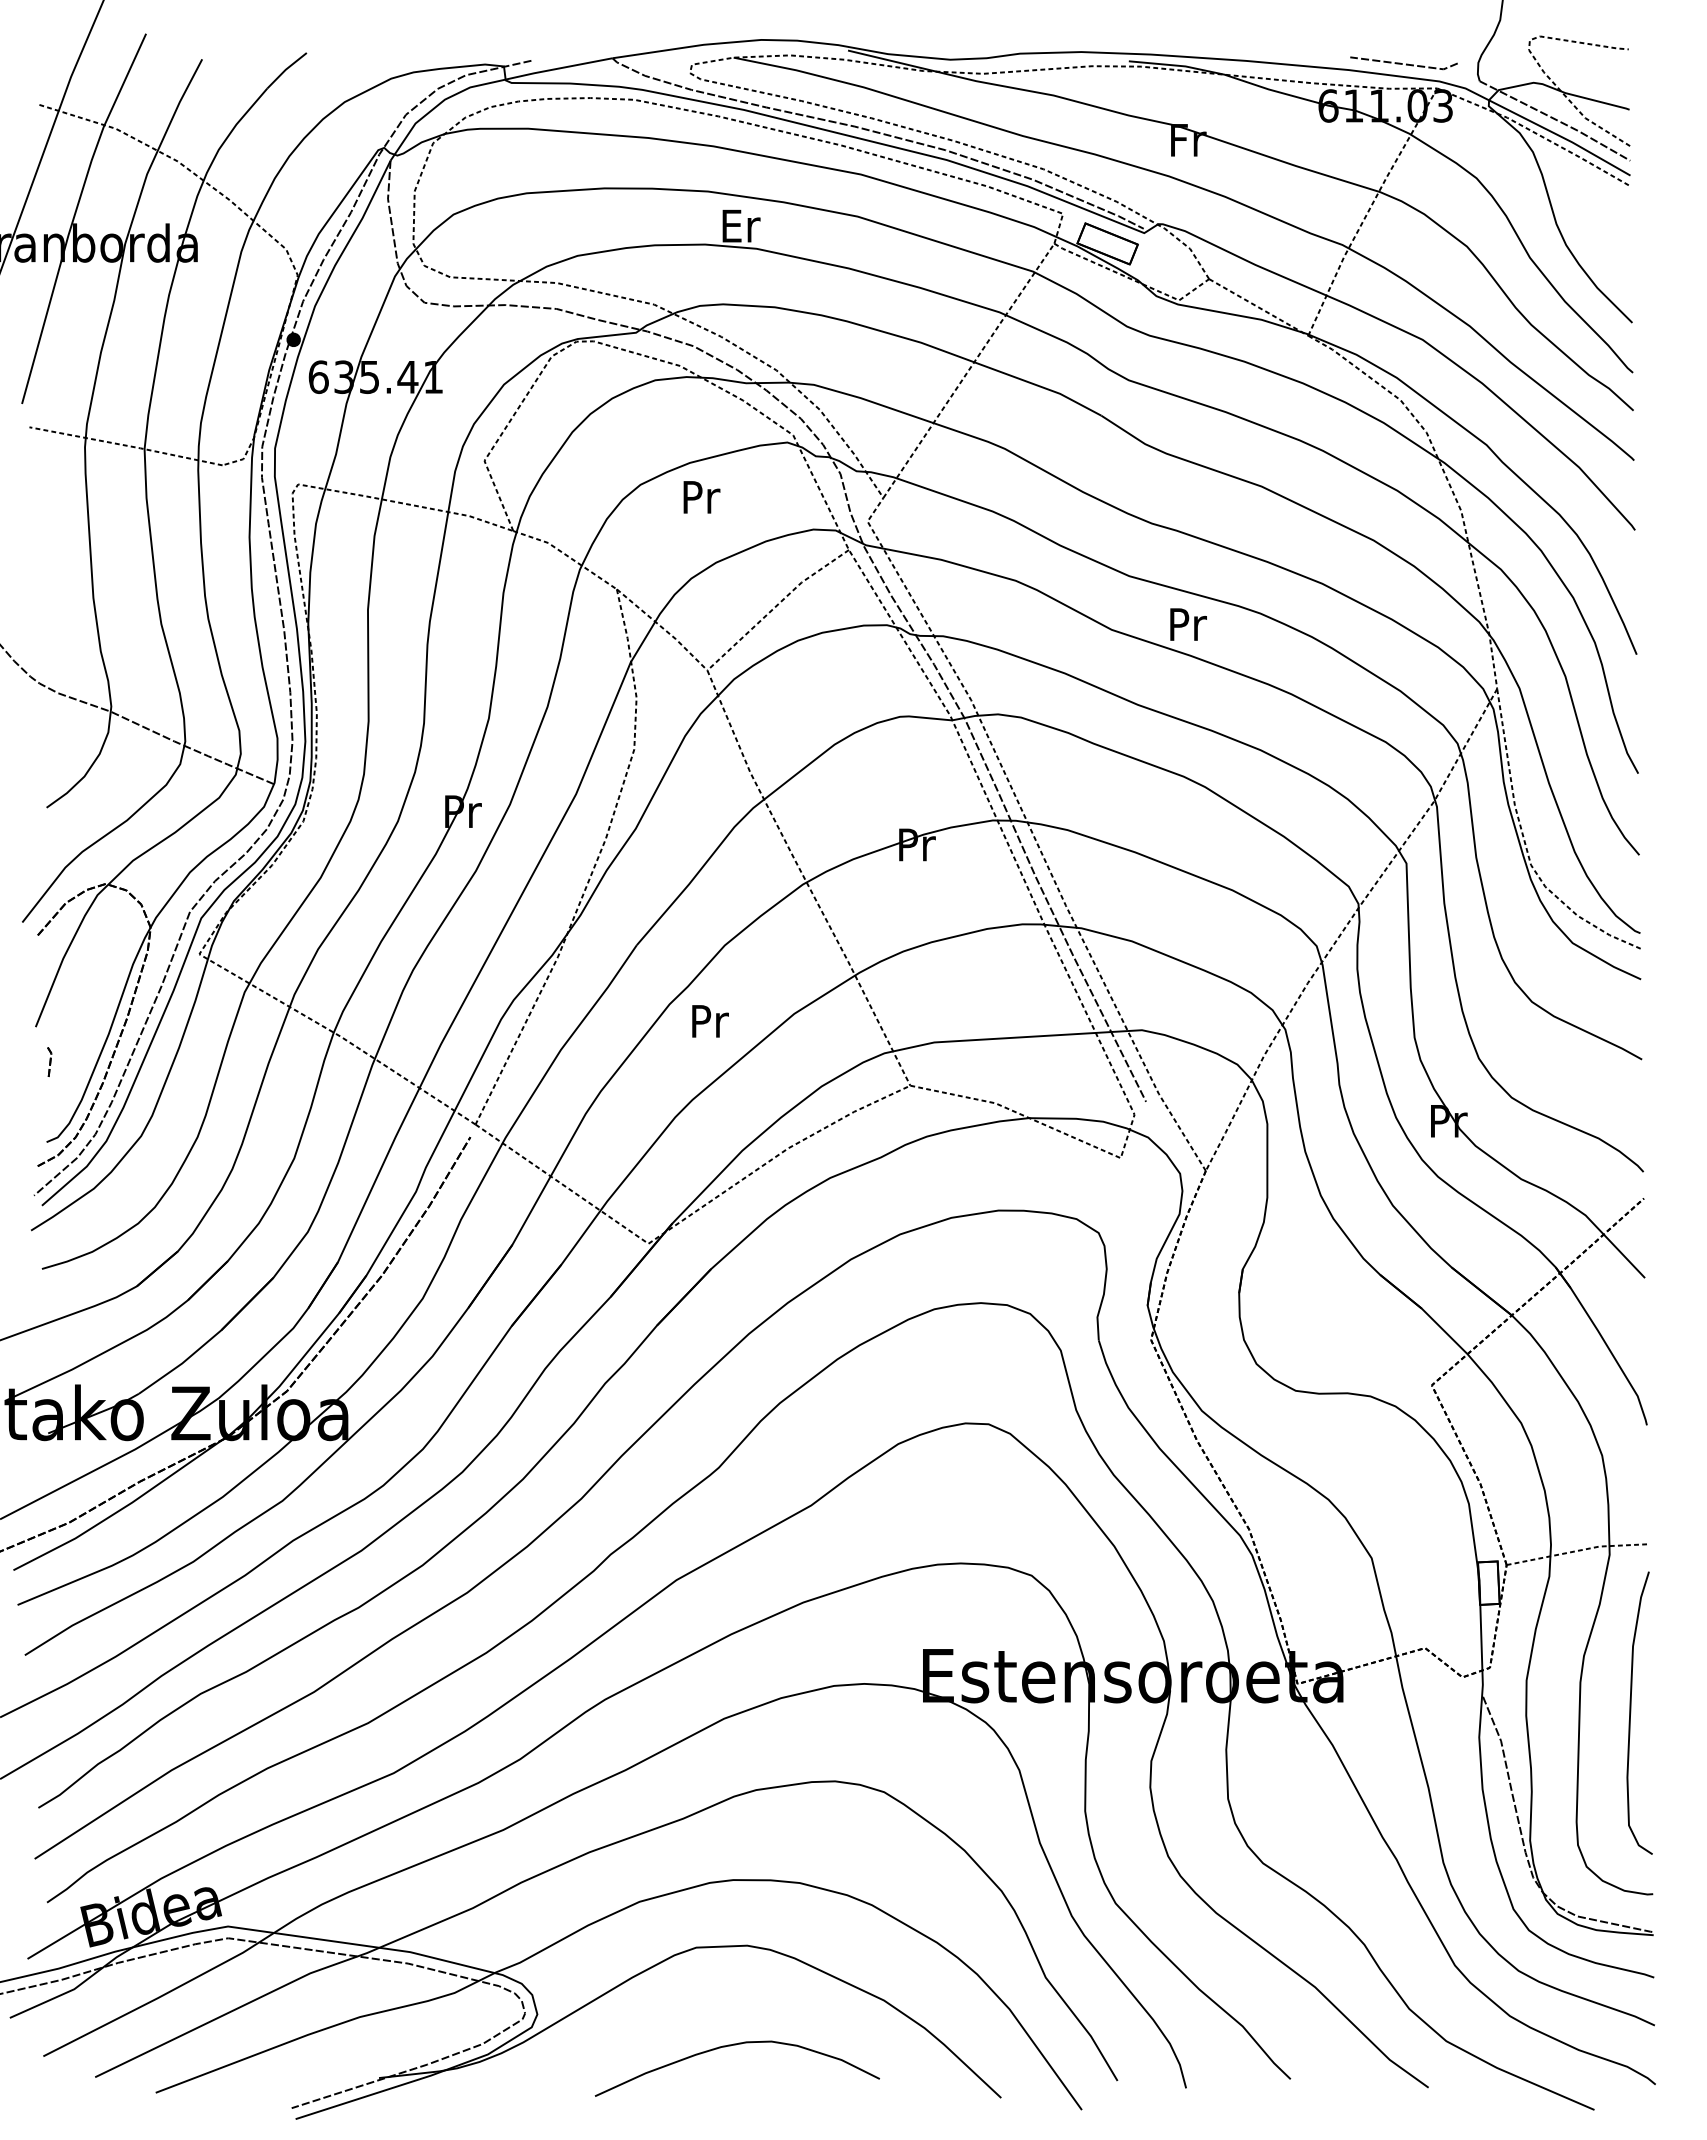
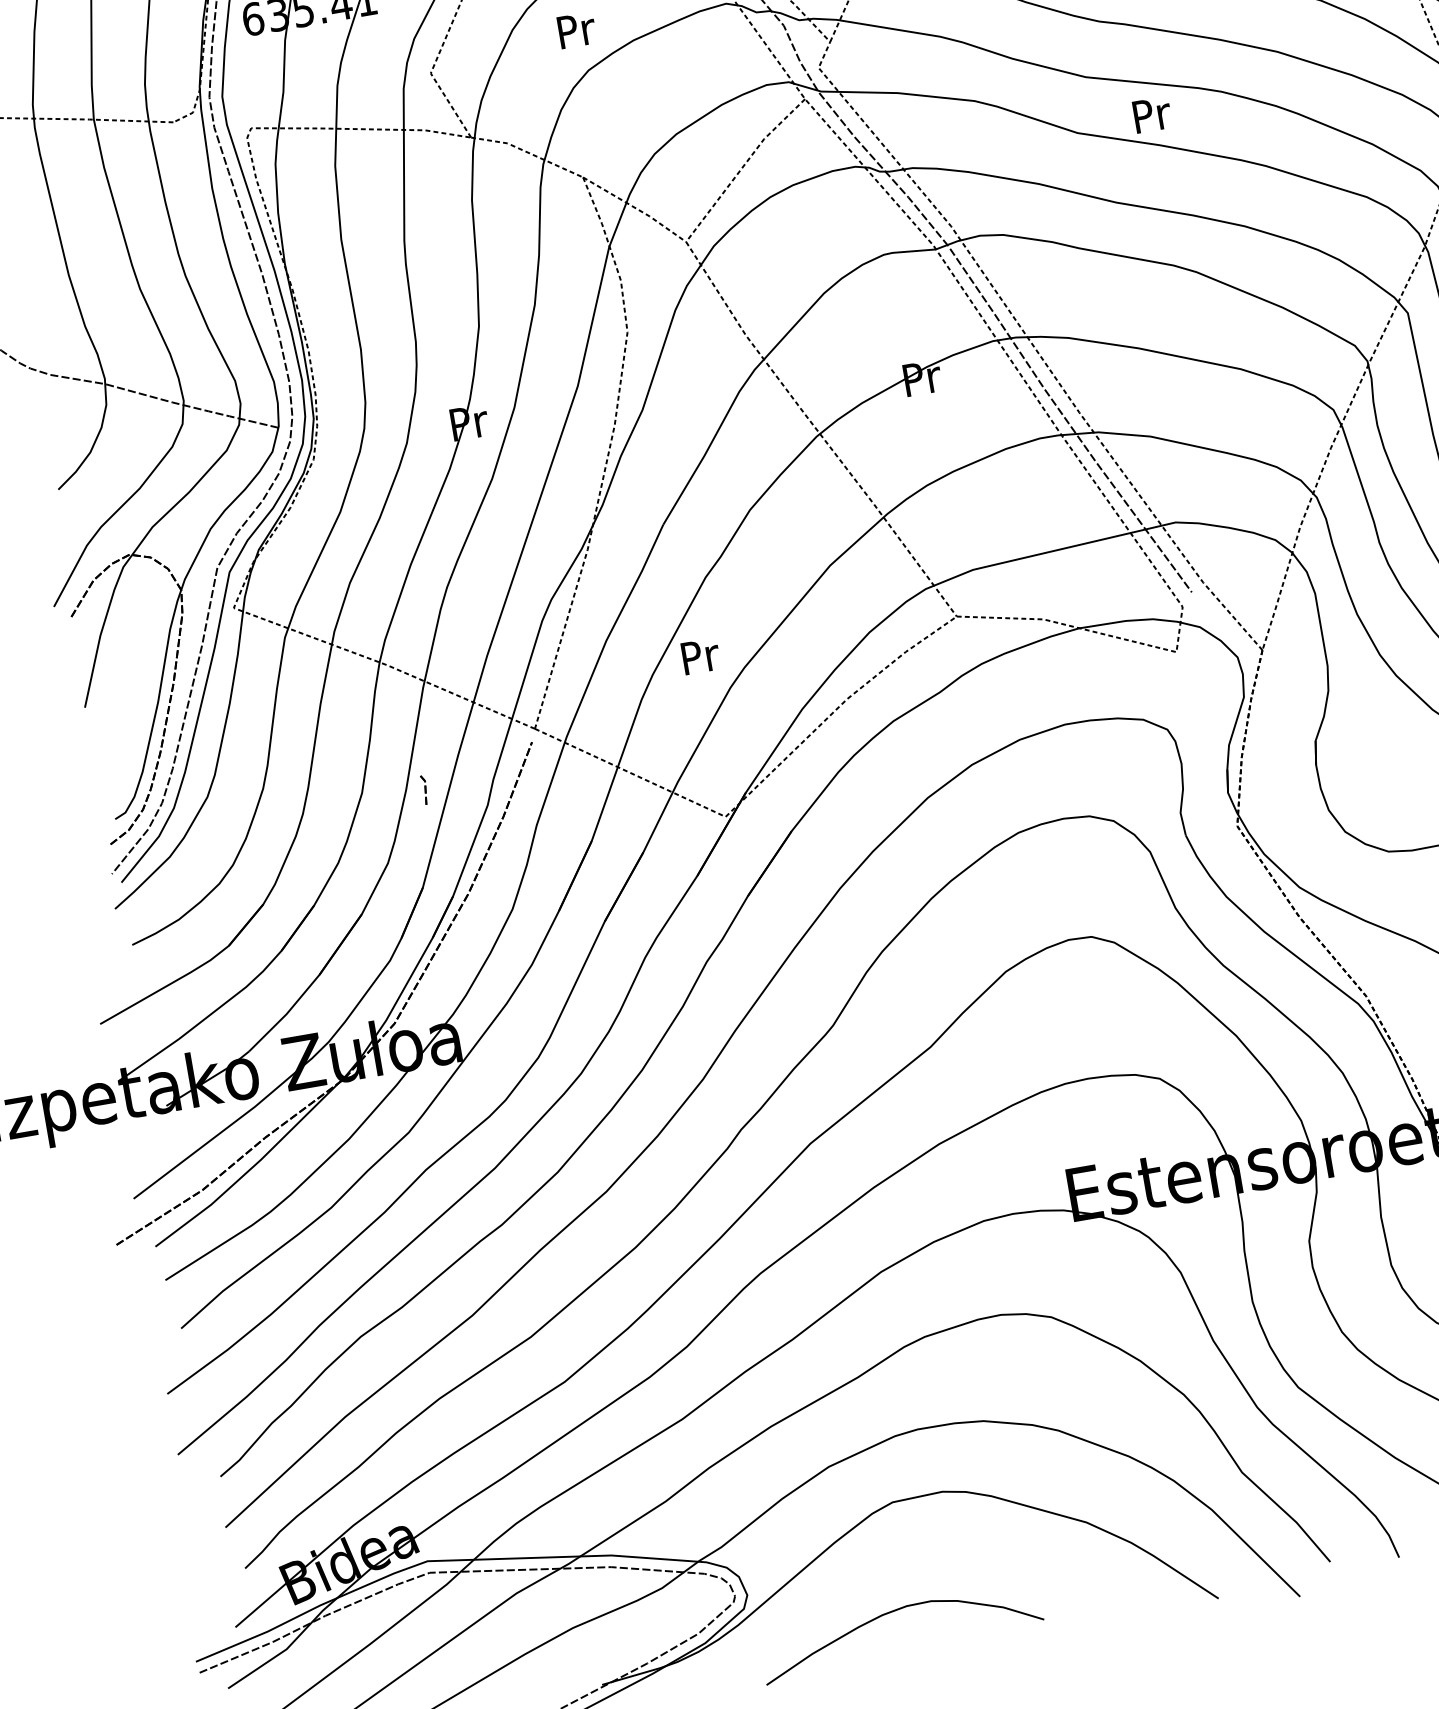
text: (701, 497) -> (576, 30), moved
text: (710, 1021) -> (700, 656), moved
part: (49, 1061) -> (424, 789), moved
curve: (730, 2046) -> (891, 1613), moved

